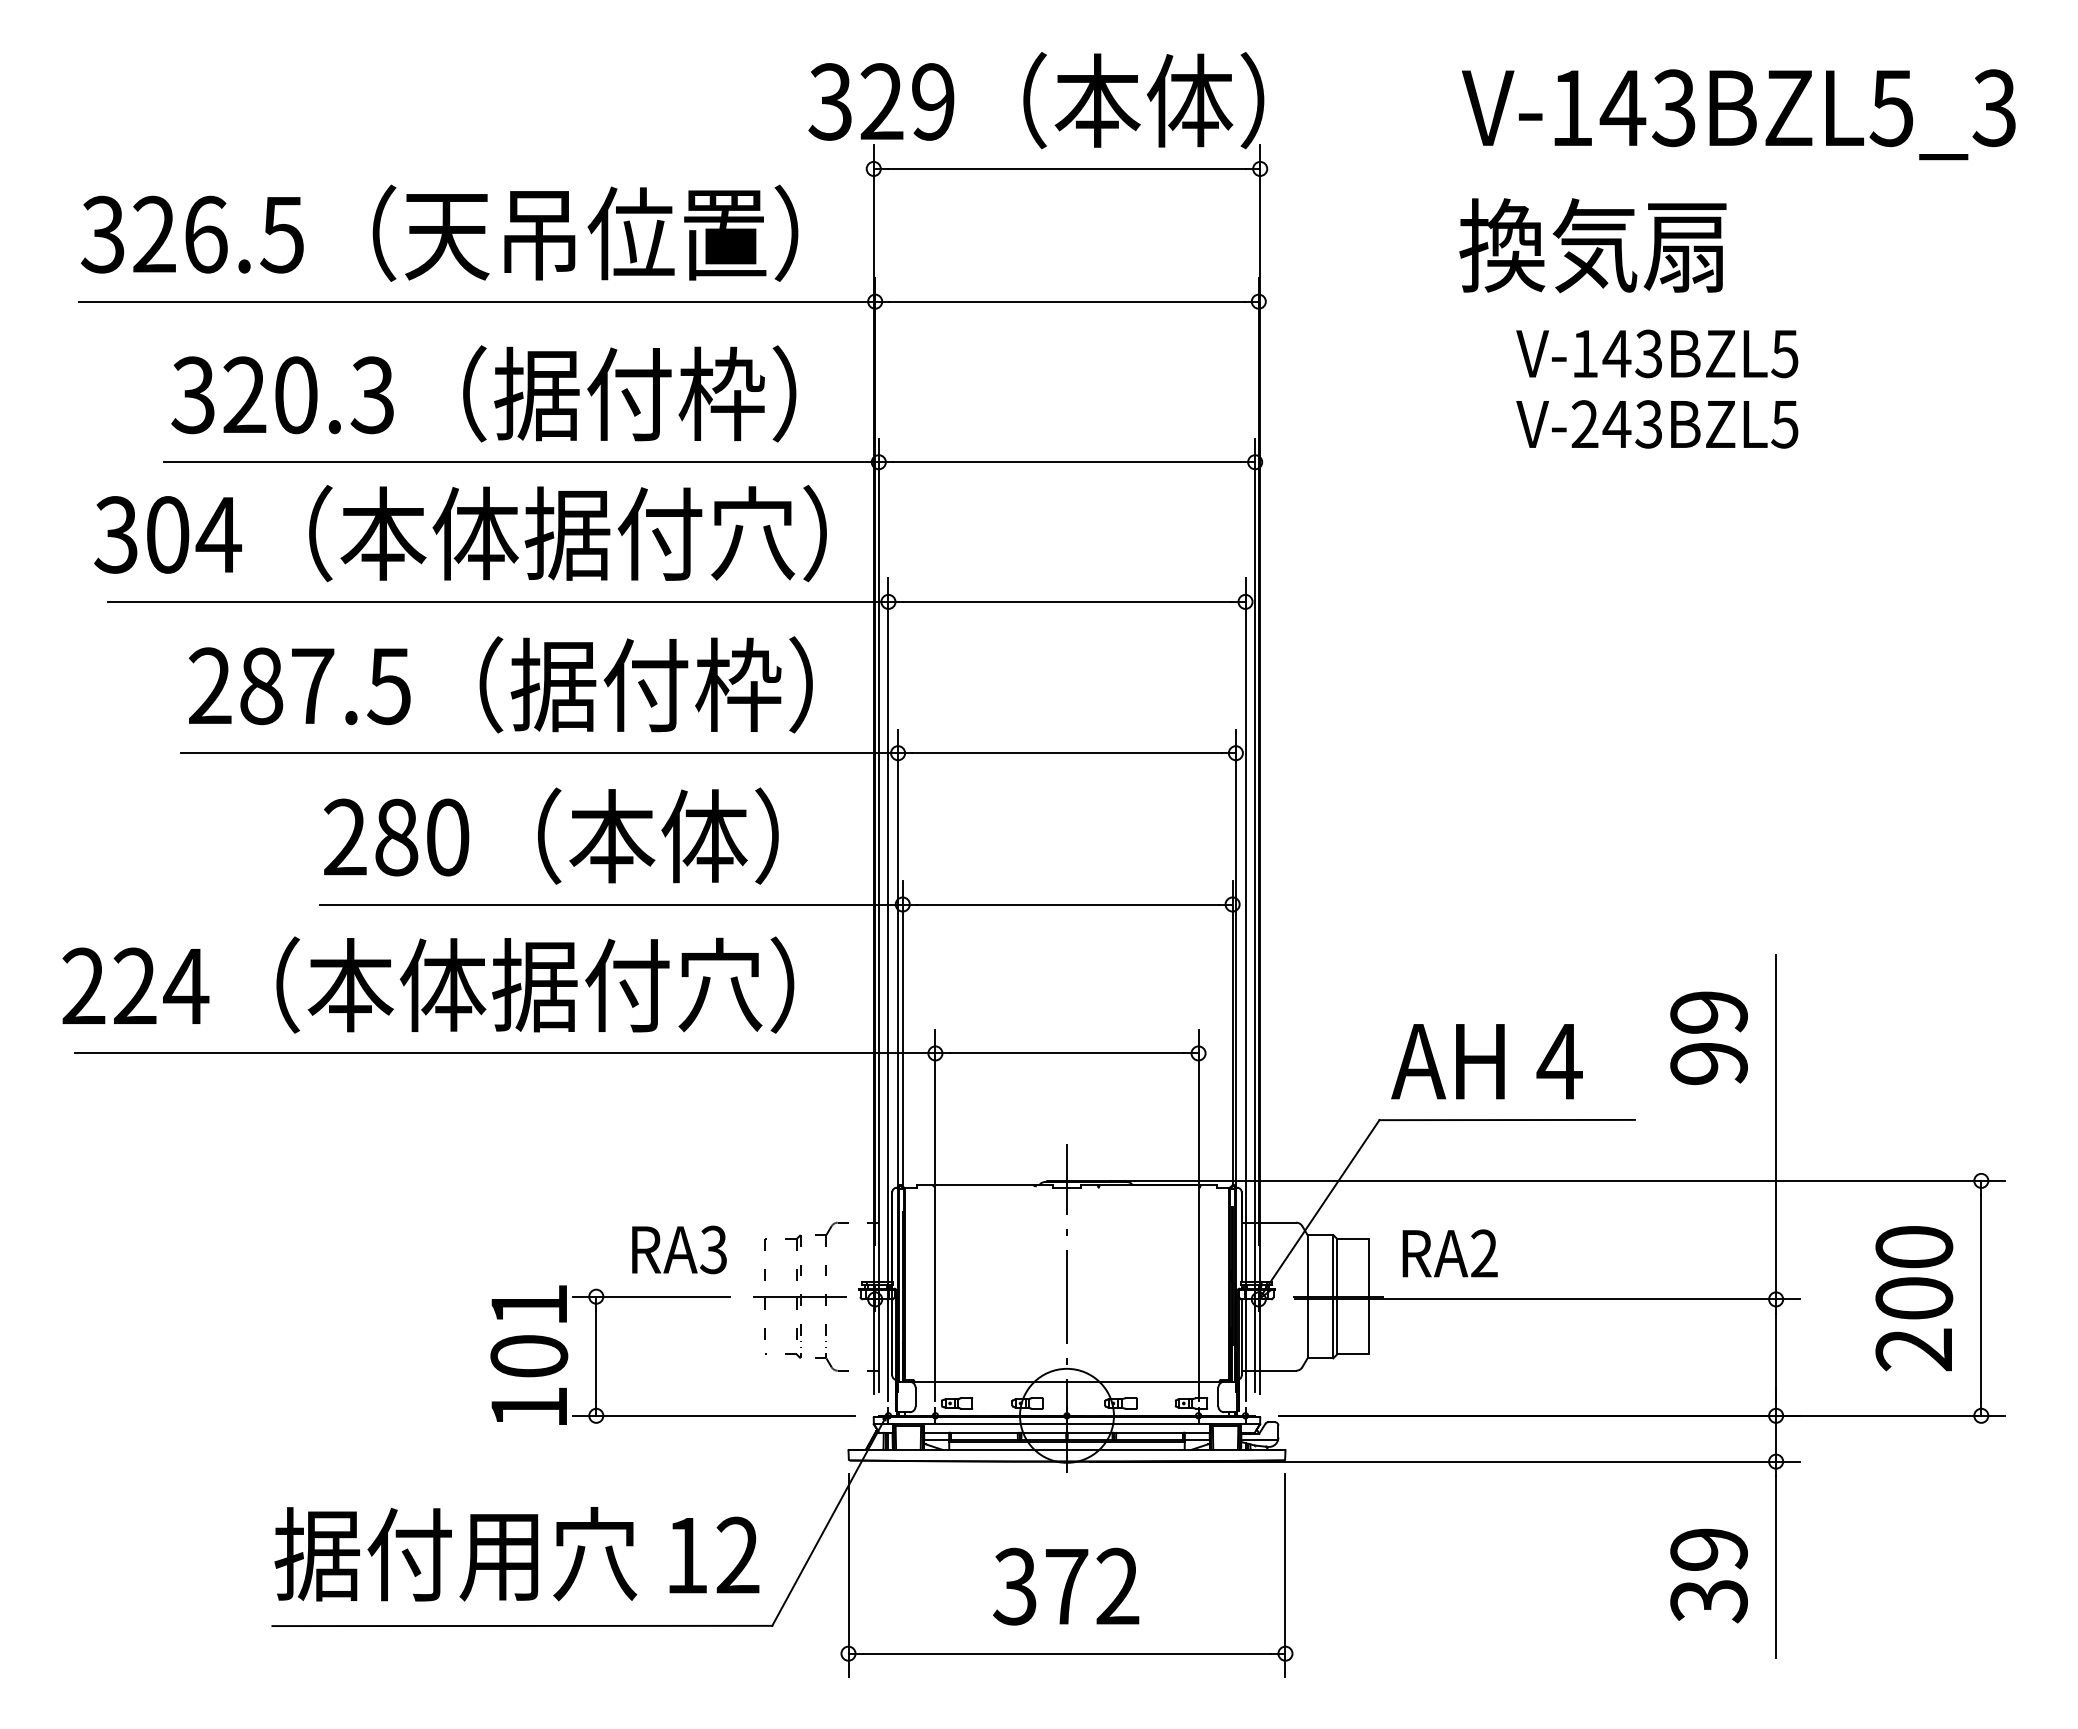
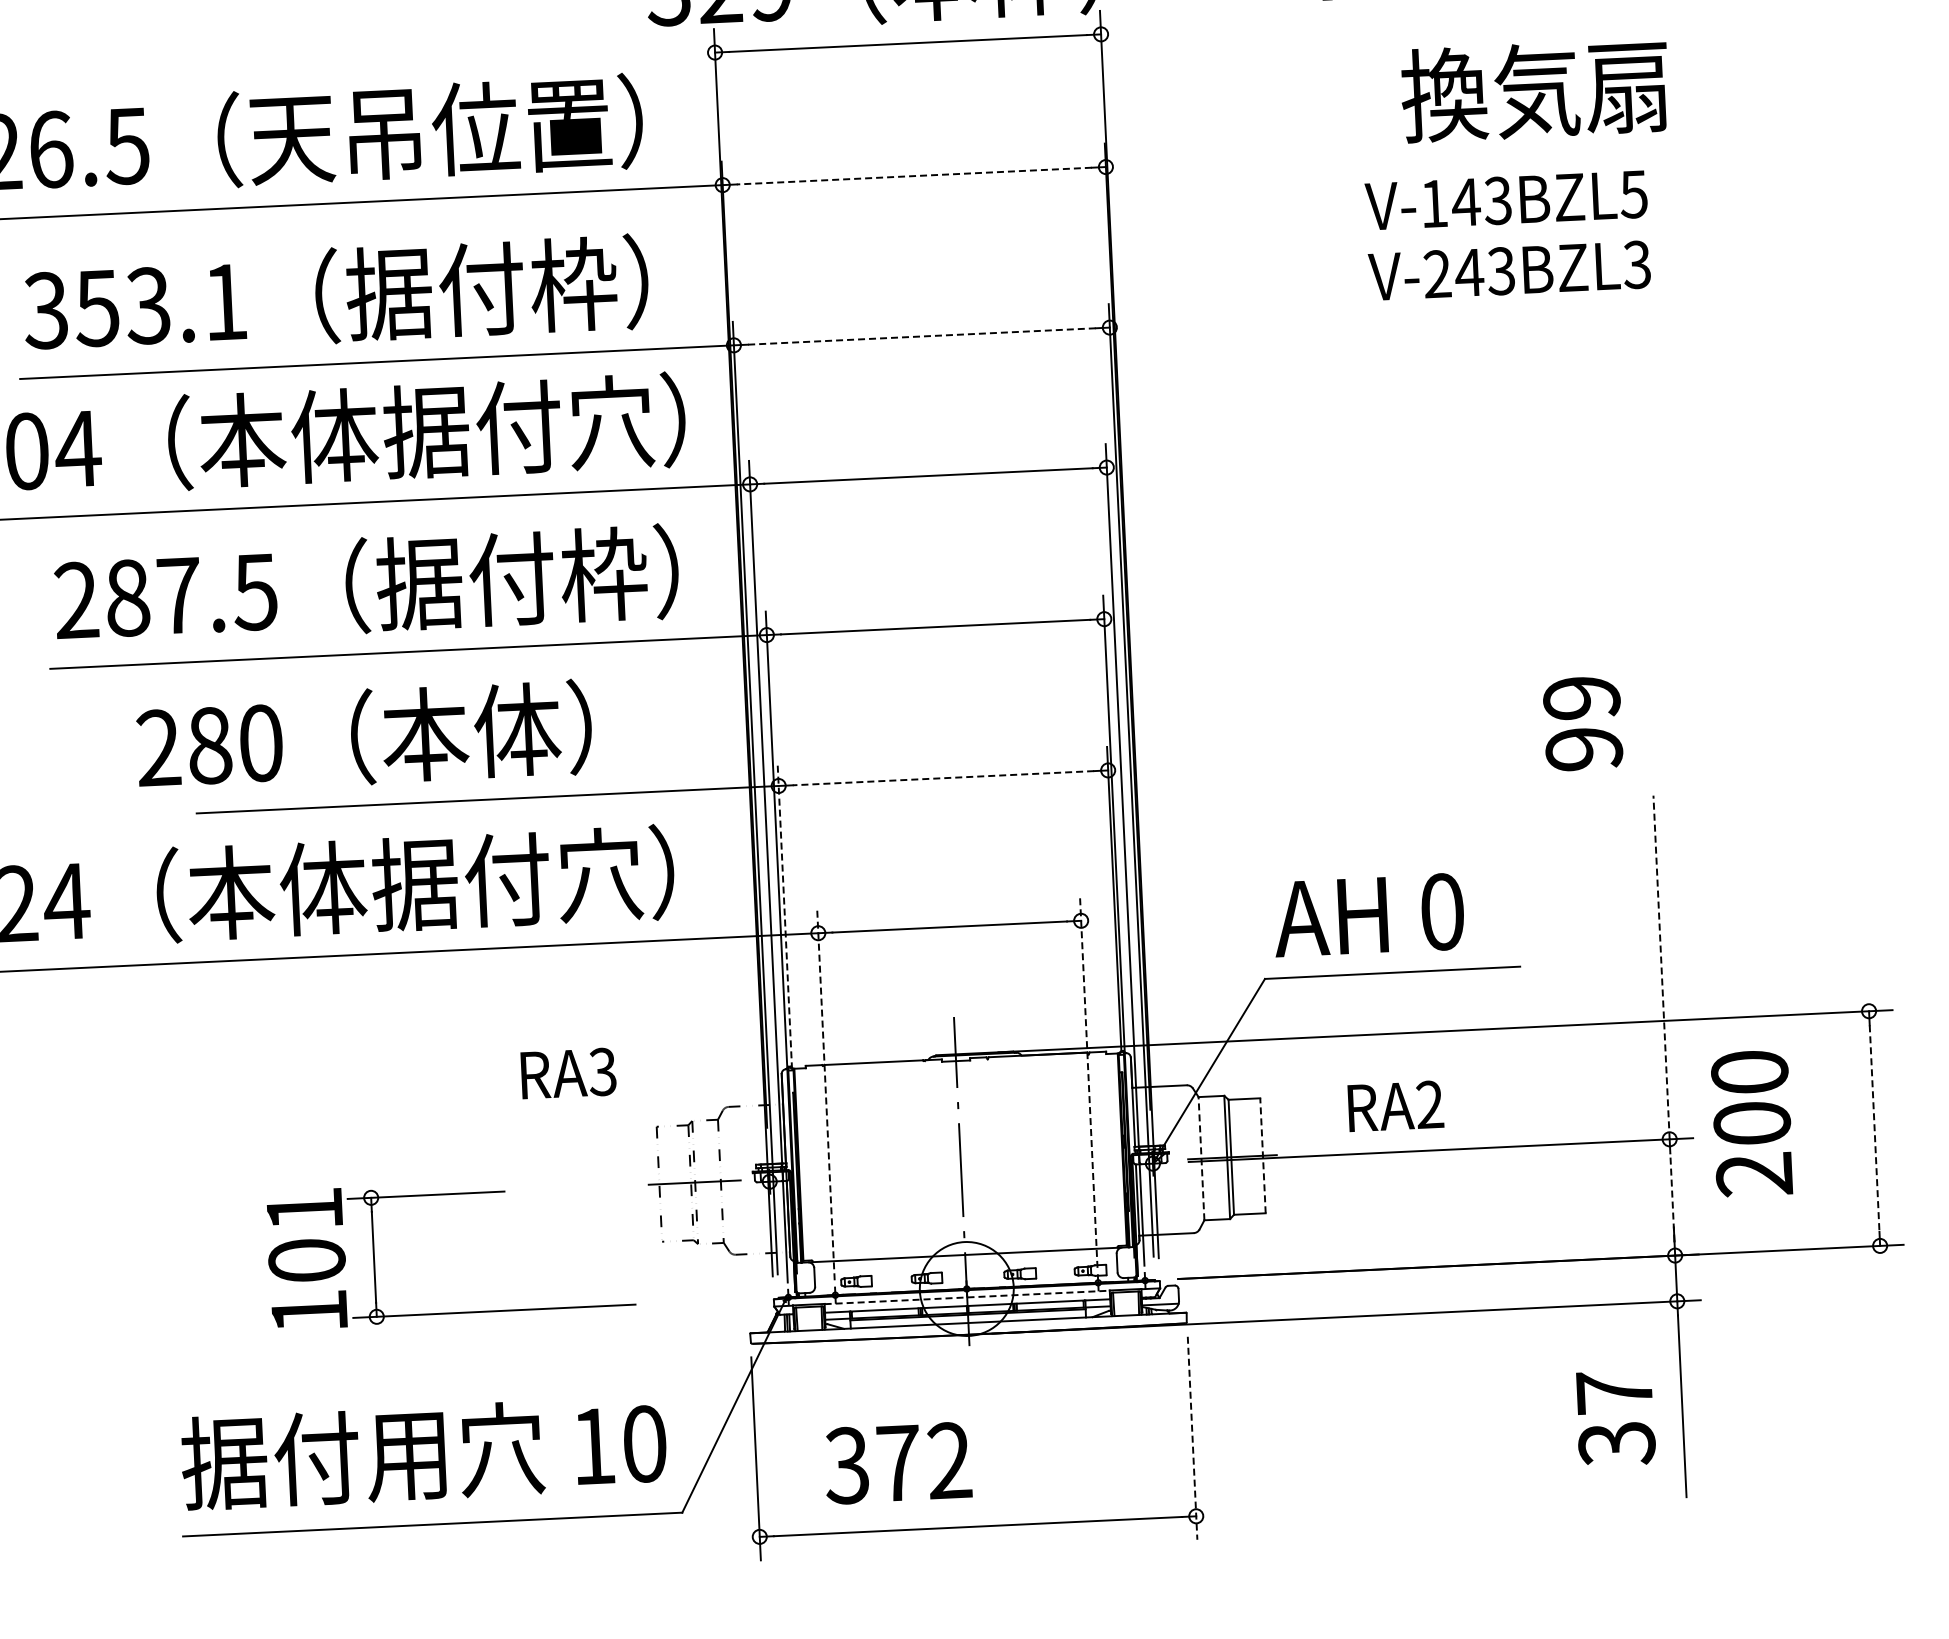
text: (1592, 245) -> (1534, 90), moved
line: (1066, 301) -> (913, 175), solid -> dashed
text: (307, 395) -> (160, 305), 320.3 -> 353.1
text: (1784, 424) -> (1636, 264), V-243BZL5 -> V-243BZL3
line: (1066, 462) -> (921, 336), solid -> dashed
text: (551, 835) -> (364, 736), moved
line: (1067, 904) -> (943, 778), solid -> dashed
line: (902, 1034) -> (784, 915), solid -> dashed
text: (1708, 1037) -> (1582, 723), moved
text: (1559, 1061) -> (1442, 911), 4 -> 0
line: (1776, 1126) -> (1661, 966), solid -> dashed
line: (935, 1214) -> (825, 1094), solid -> dashed
line: (1198, 1214) -> (1088, 1081), solid -> dashed
text: (679, 1249) -> (568, 1073), moved
text: (1449, 1253) -> (1395, 1106), moved
line: (1307, 1296) -> (1201, 1158), solid -> dashed
line: (1369, 1296) -> (1263, 1155), solid -> dashed
part: (672, 1297) -> (447, 1195), moved
text: (1914, 1298) -> (1752, 1123), moved
line: (1981, 1298) -> (1874, 1128), solid -> dashed
line: (1776, 1357) -> (1672, 1197), solid -> dashed
line: (1066, 1424) -> (966, 1297), solid -> dashed
text: (1708, 1549) -> (1613, 1392), 39 -> 37
text: (737, 1555) -> (644, 1444), 12 -> 10
line: (1285, 1575) -> (1192, 1438), solid -> dashed
text: (1066, 1586) -> (898, 1463), moved

